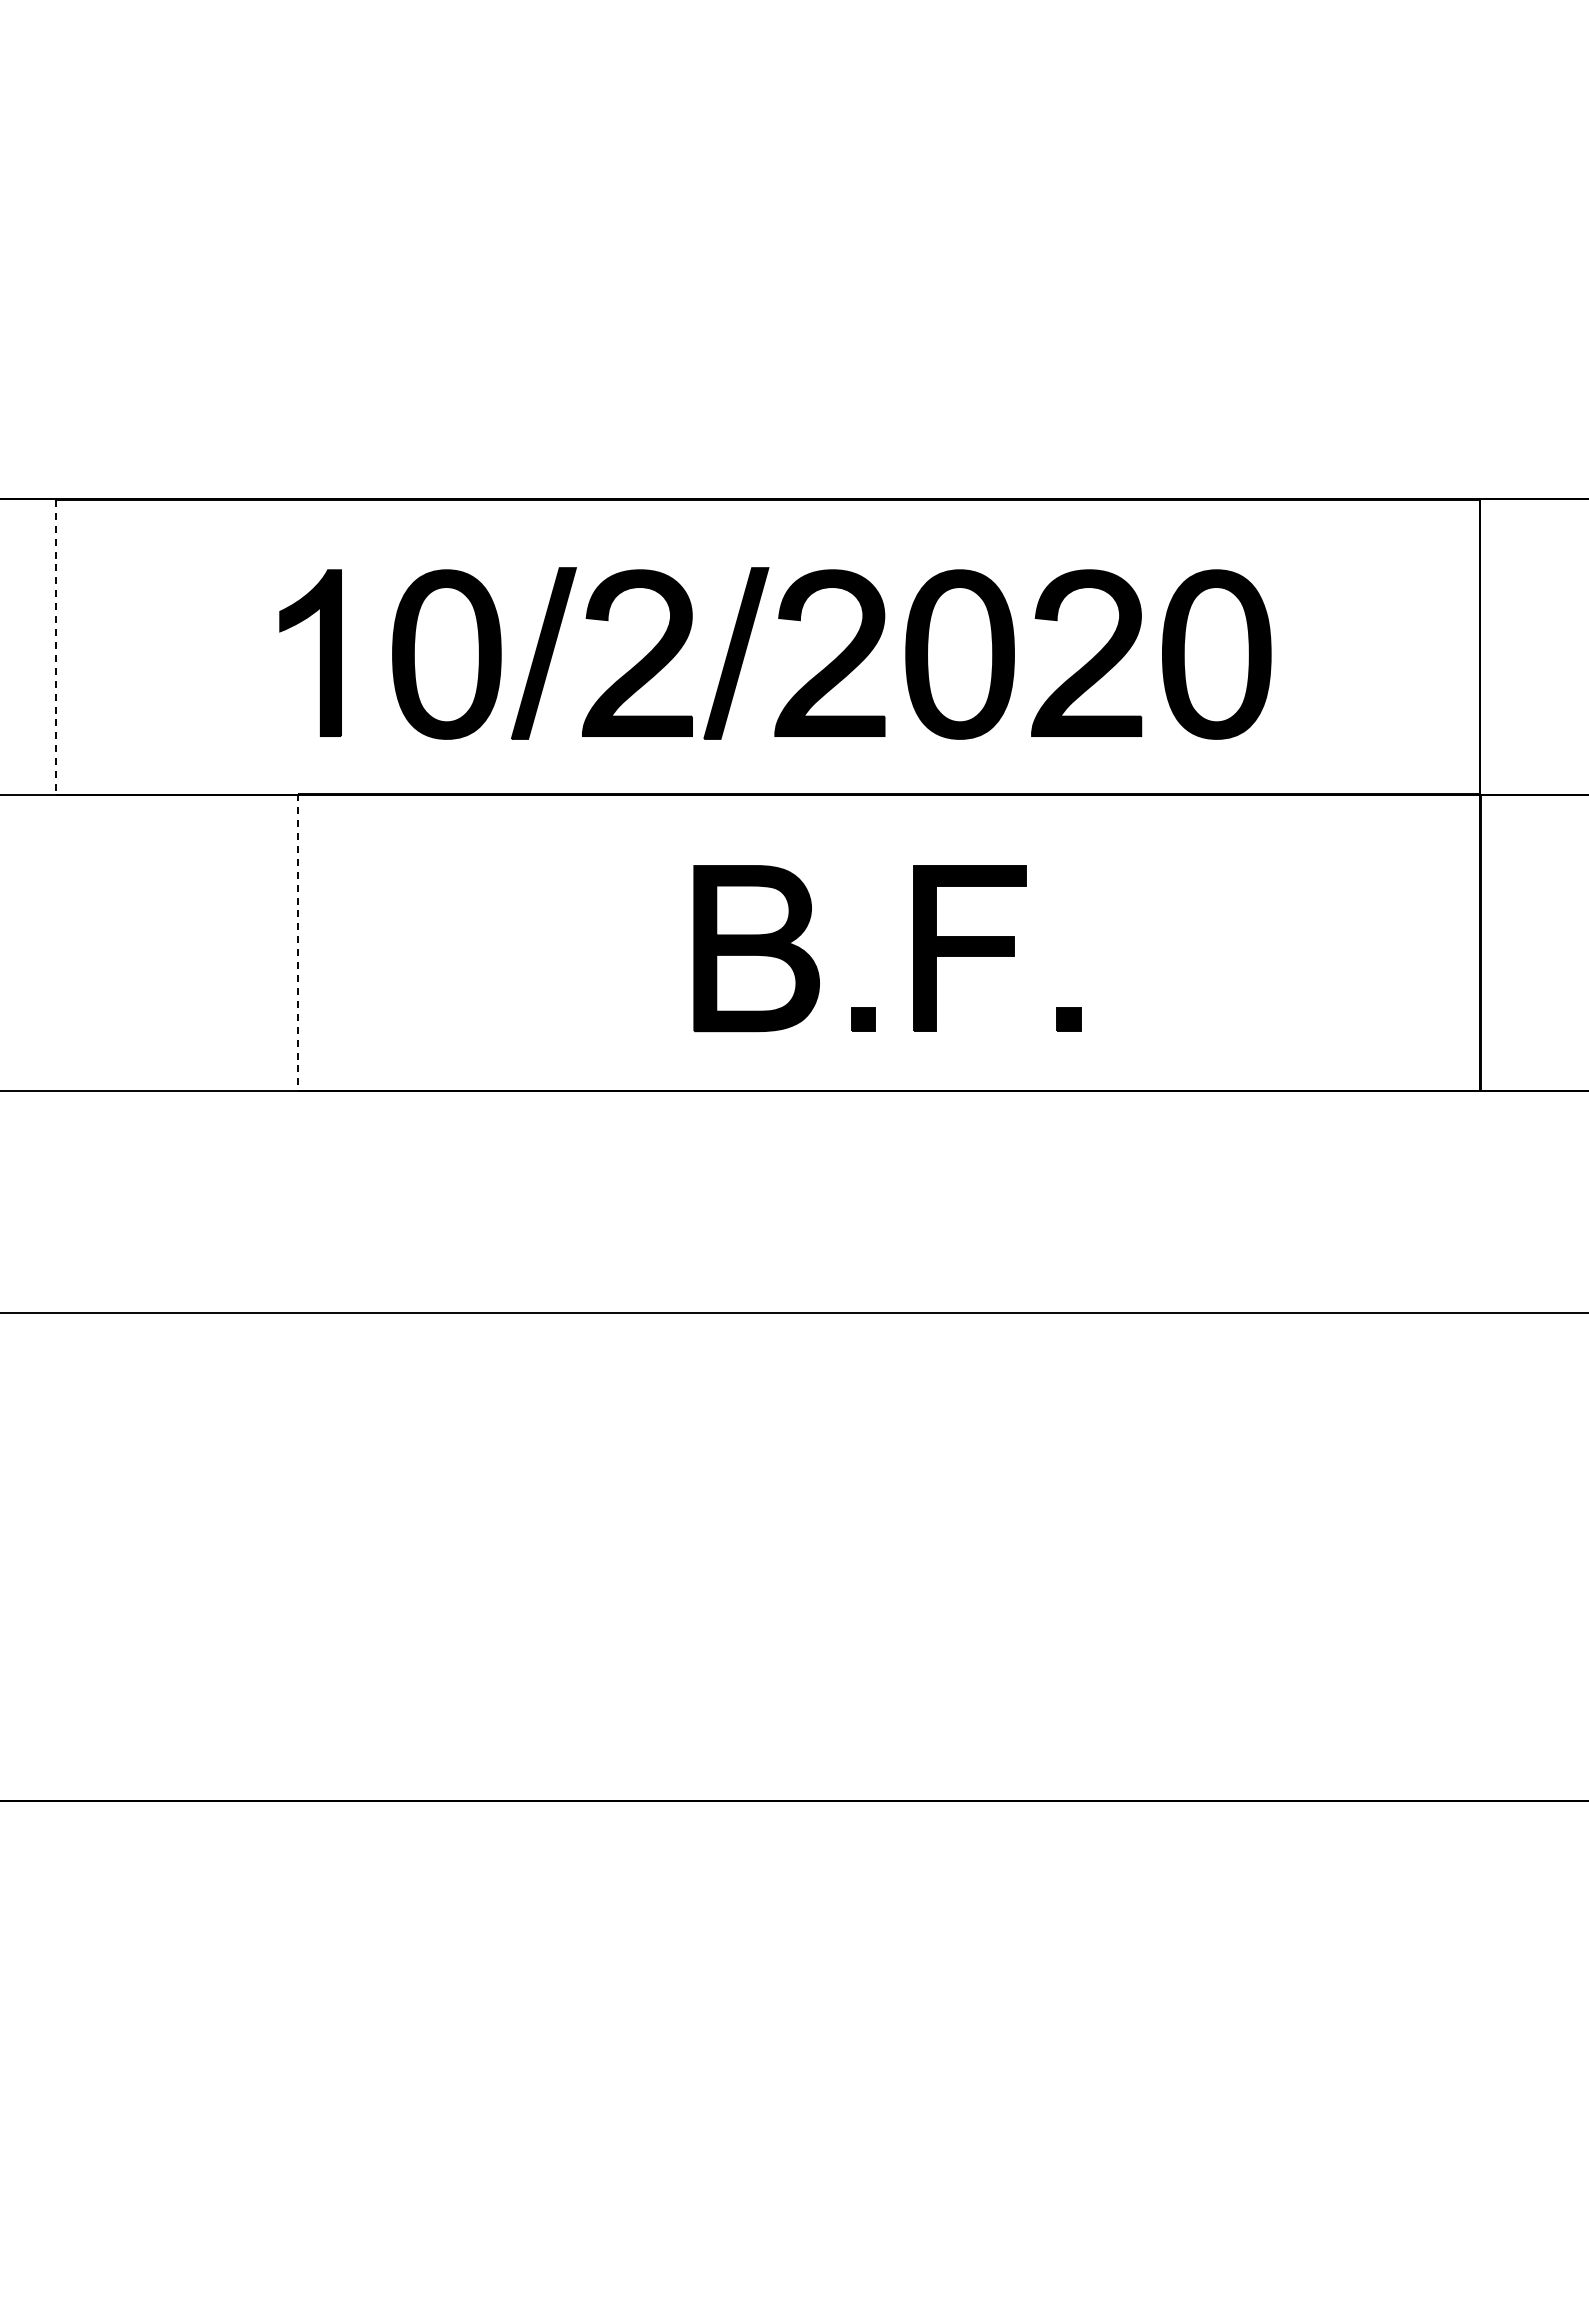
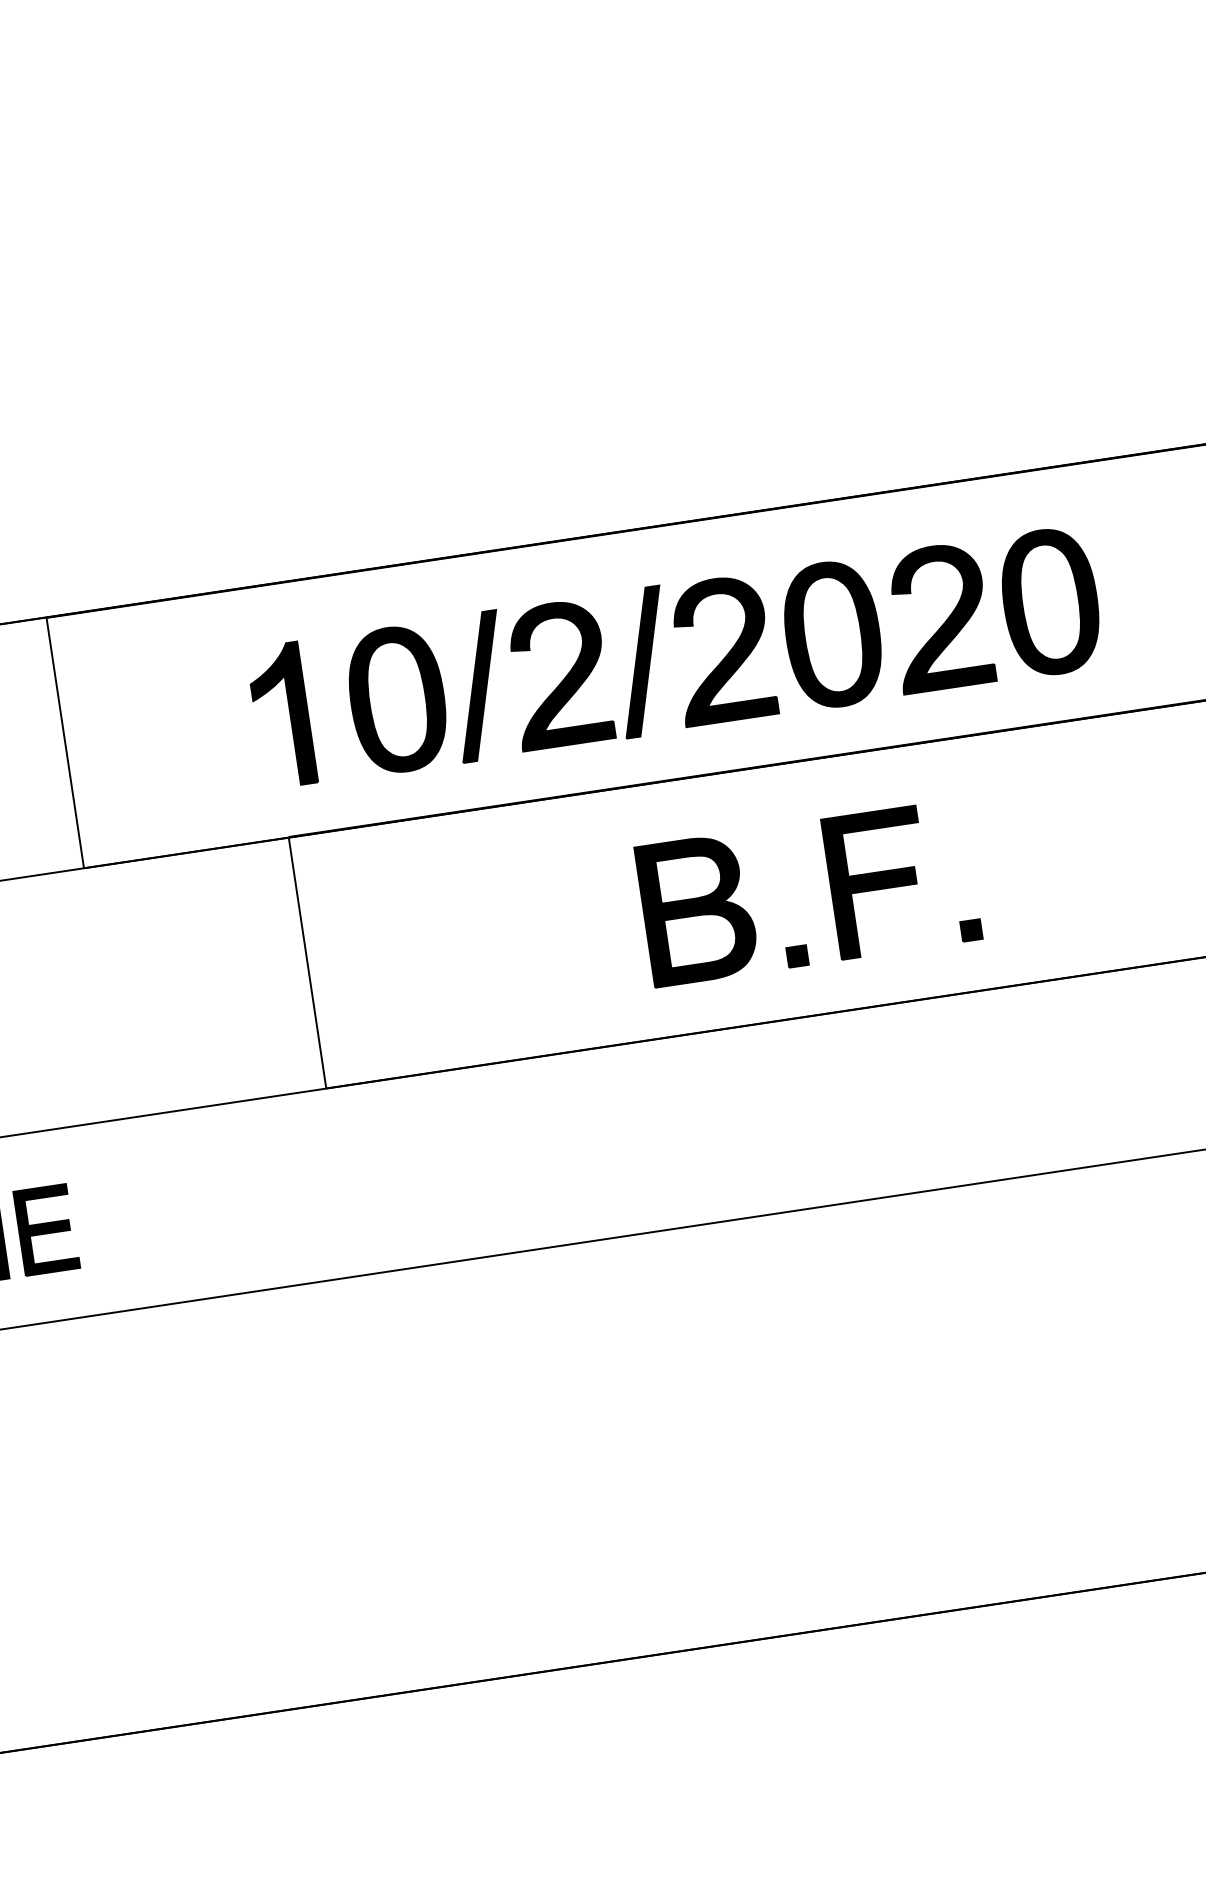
line: (56, 647) -> (65, 743), dashed -> solid
line: (297, 942) -> (307, 962), dashed -> solid

